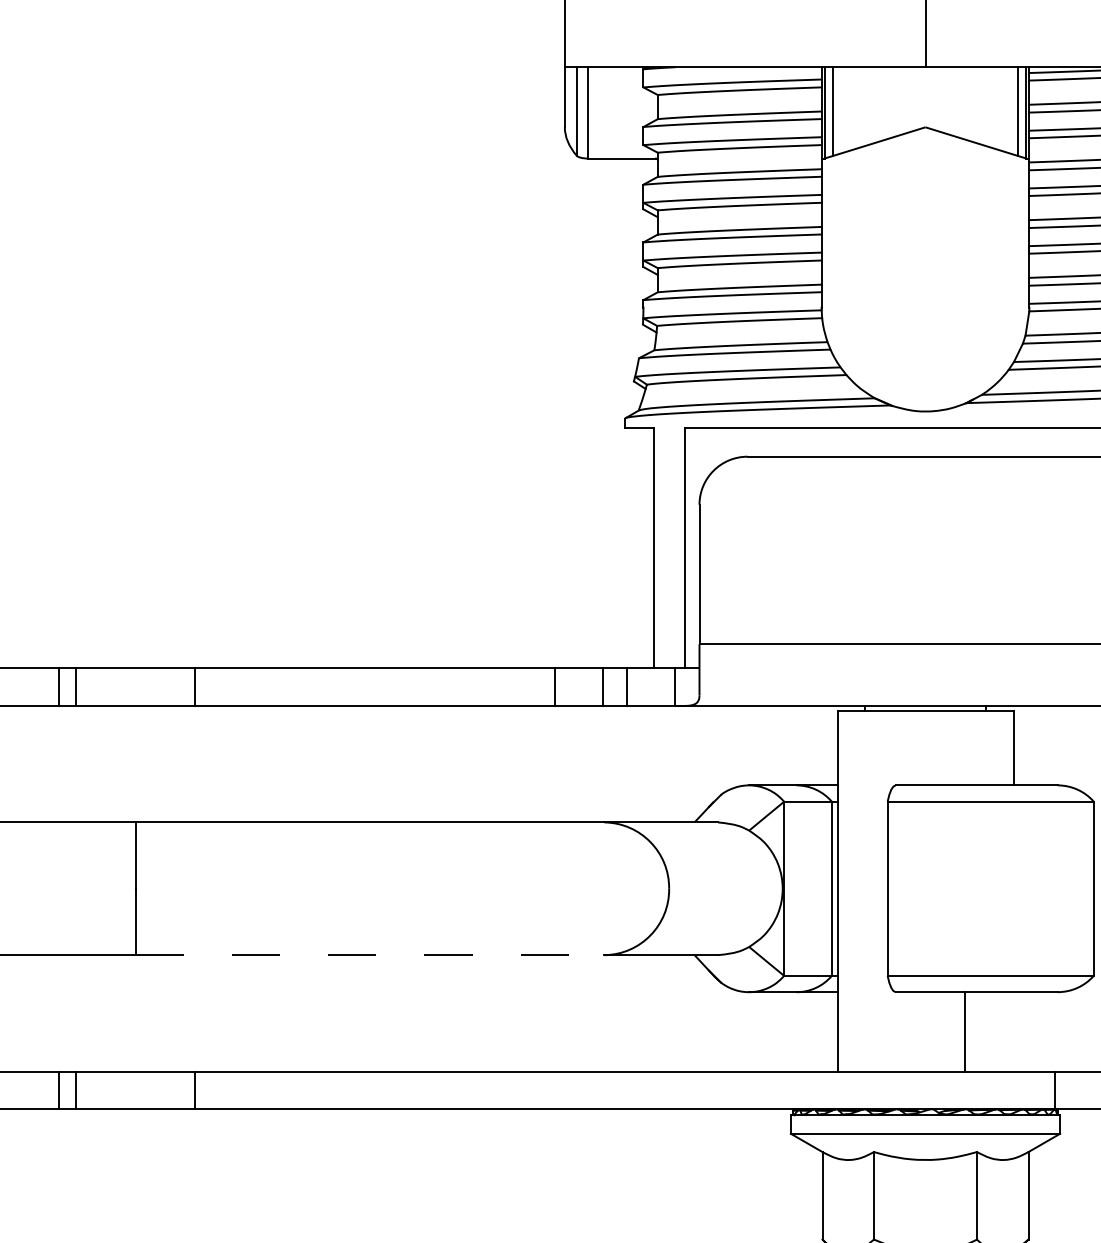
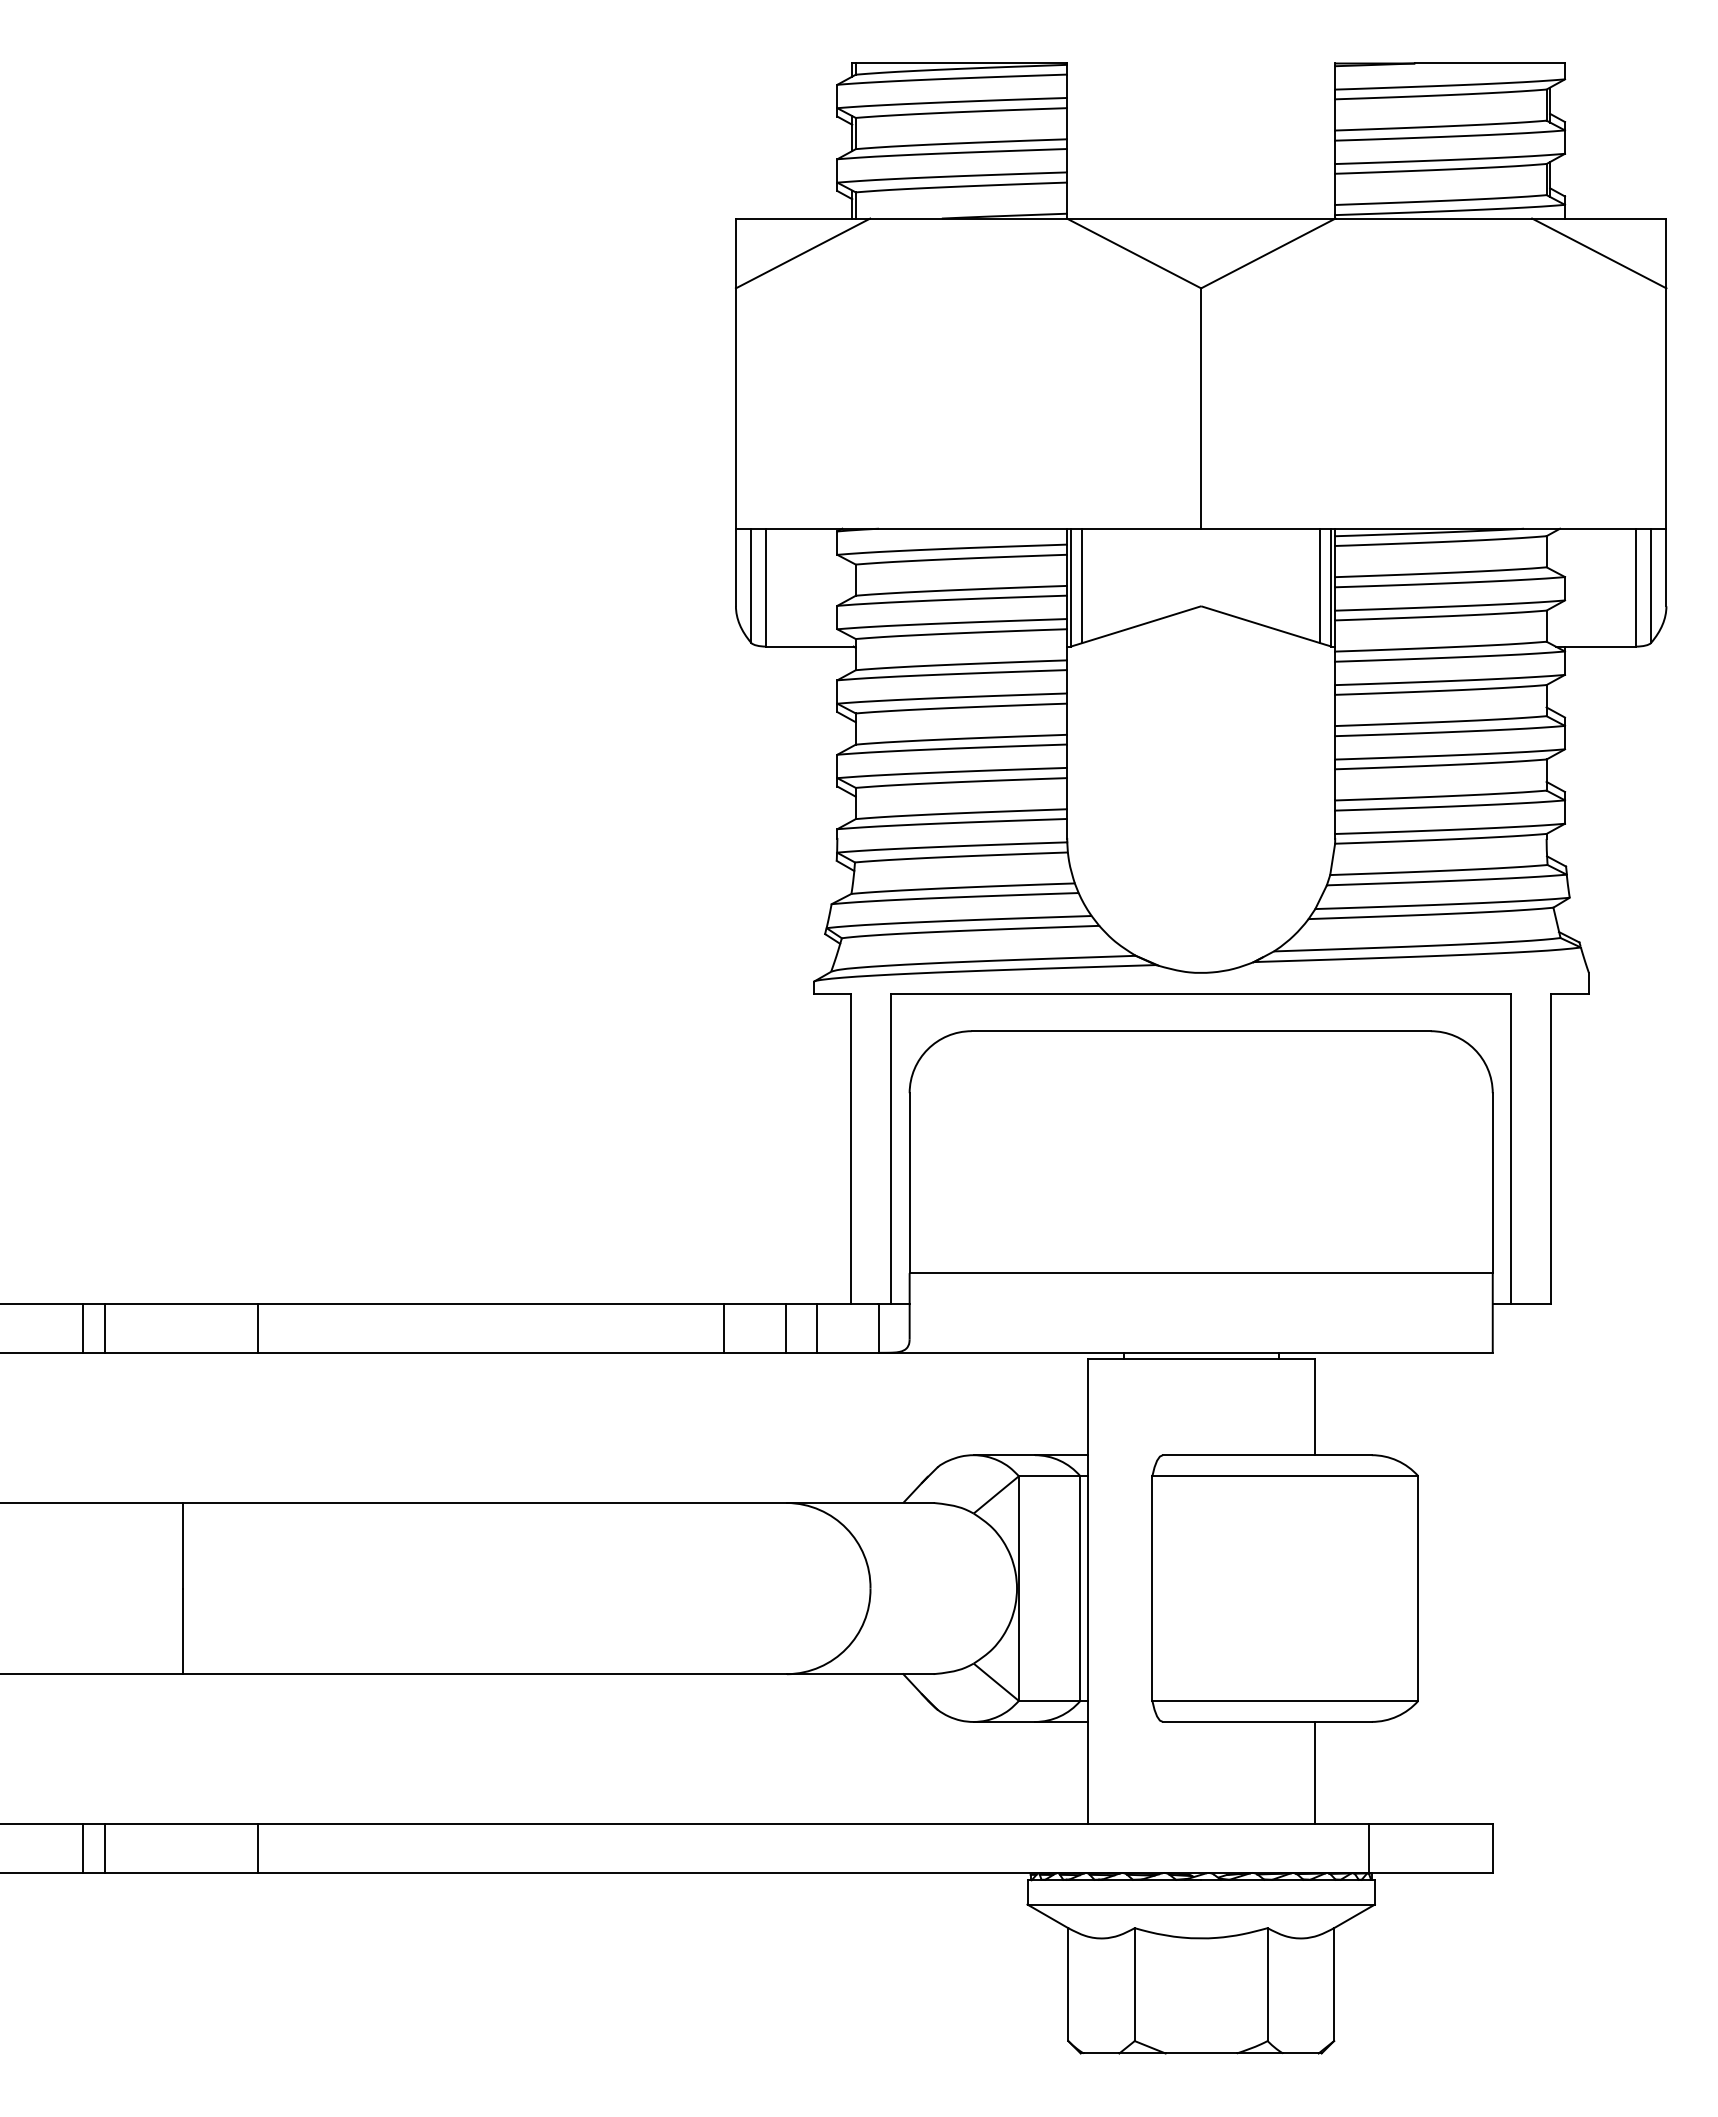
line: (370, 955) -> (485, 1674), dashed -> solid
line: (964, 1031) -> (1314, 1772), moved

